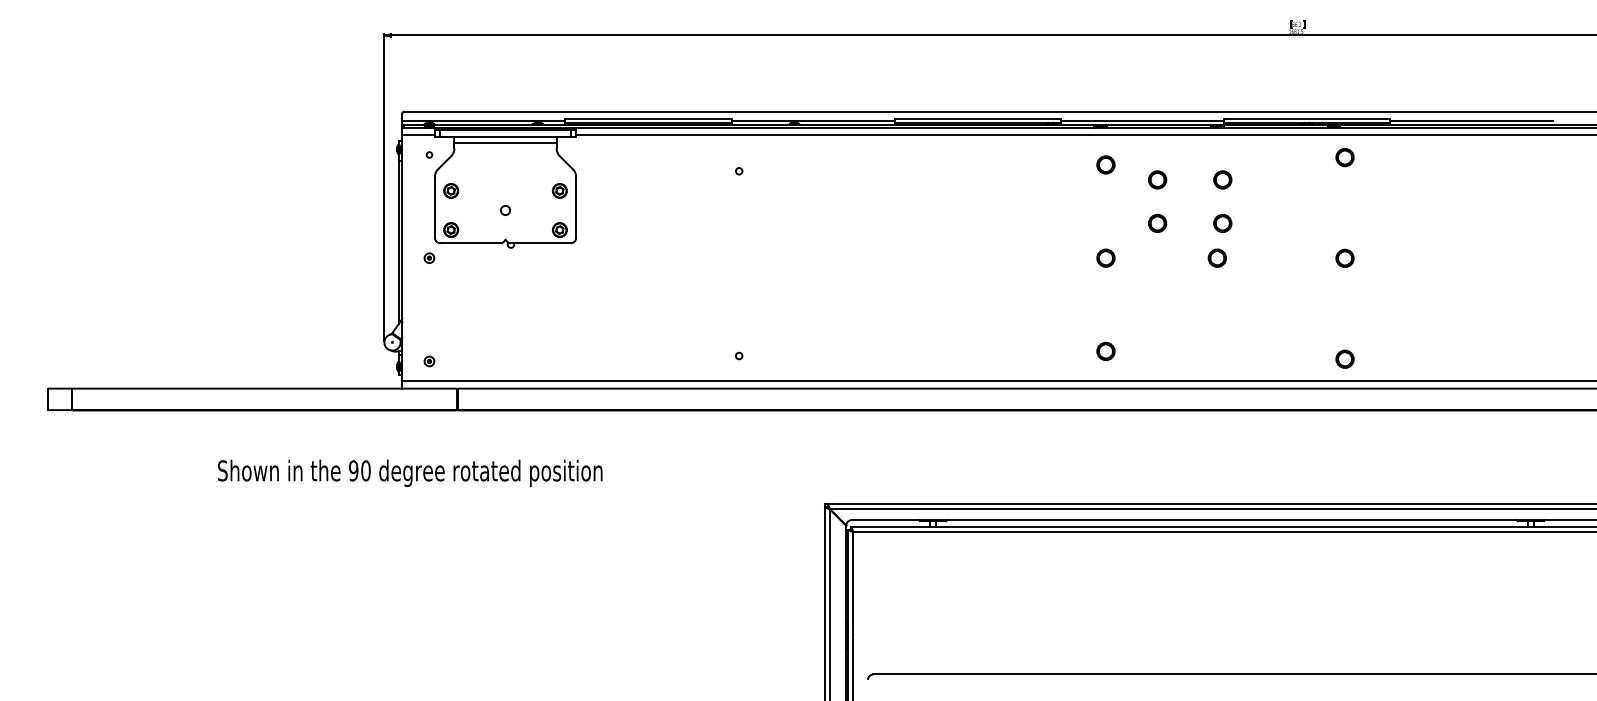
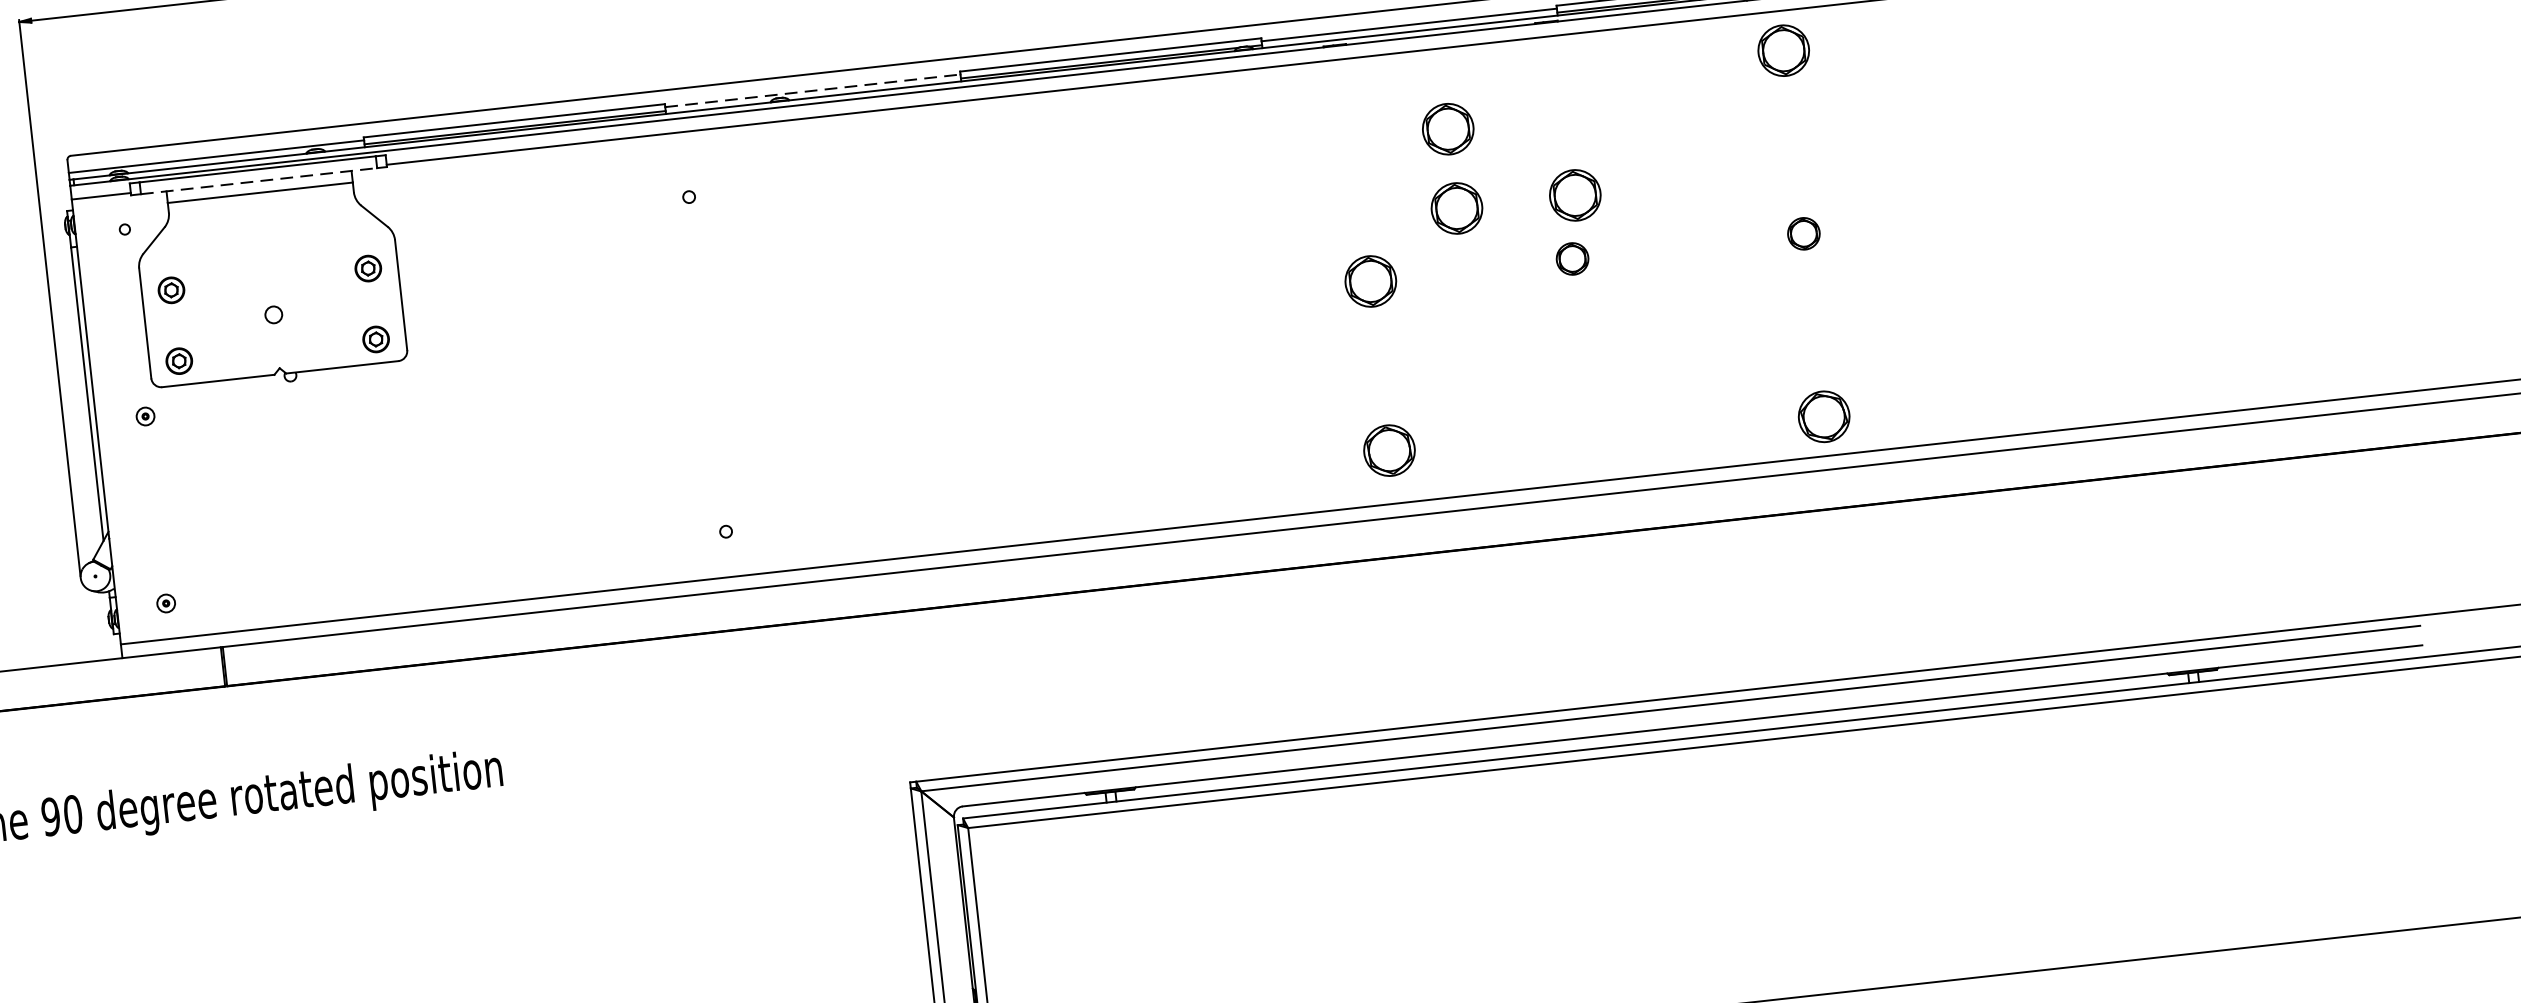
line: (813, 120) -> (813, 90), solid -> dashed
line: (506, 136) -> (260, 180), solid -> dashed
part: (1344, 157) -> (1782, 51), size x1.6
circle: (1105, 164) -> (1351, 111), removed
part: (1157, 179) -> (1448, 128), size x1.6
part: (1222, 179) -> (1566, 115), removed
part: (1157, 222) -> (1457, 206), size x1.6
part: (1222, 222) -> (1574, 193), size x1.6
part: (1105, 257) -> (1369, 280), size x1.6
part: (1105, 350) -> (1388, 448), size x1.6
part: (1344, 358) -> (1822, 415), size x1.6

